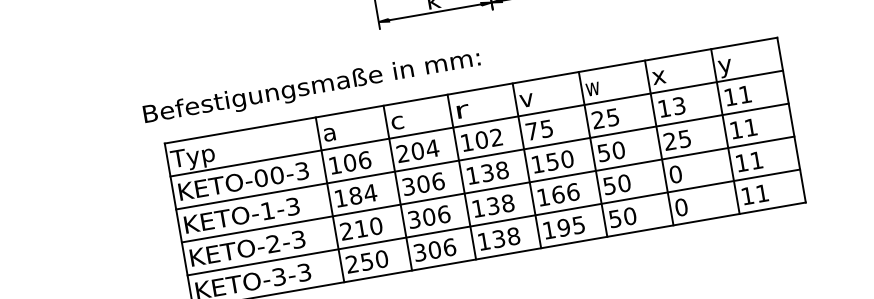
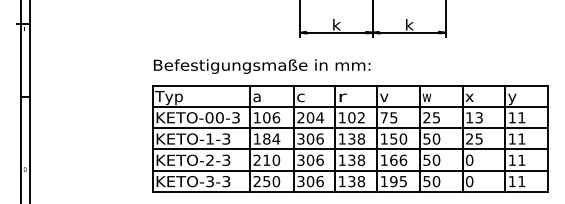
text: (312, 87) -> (262, 66), moved

